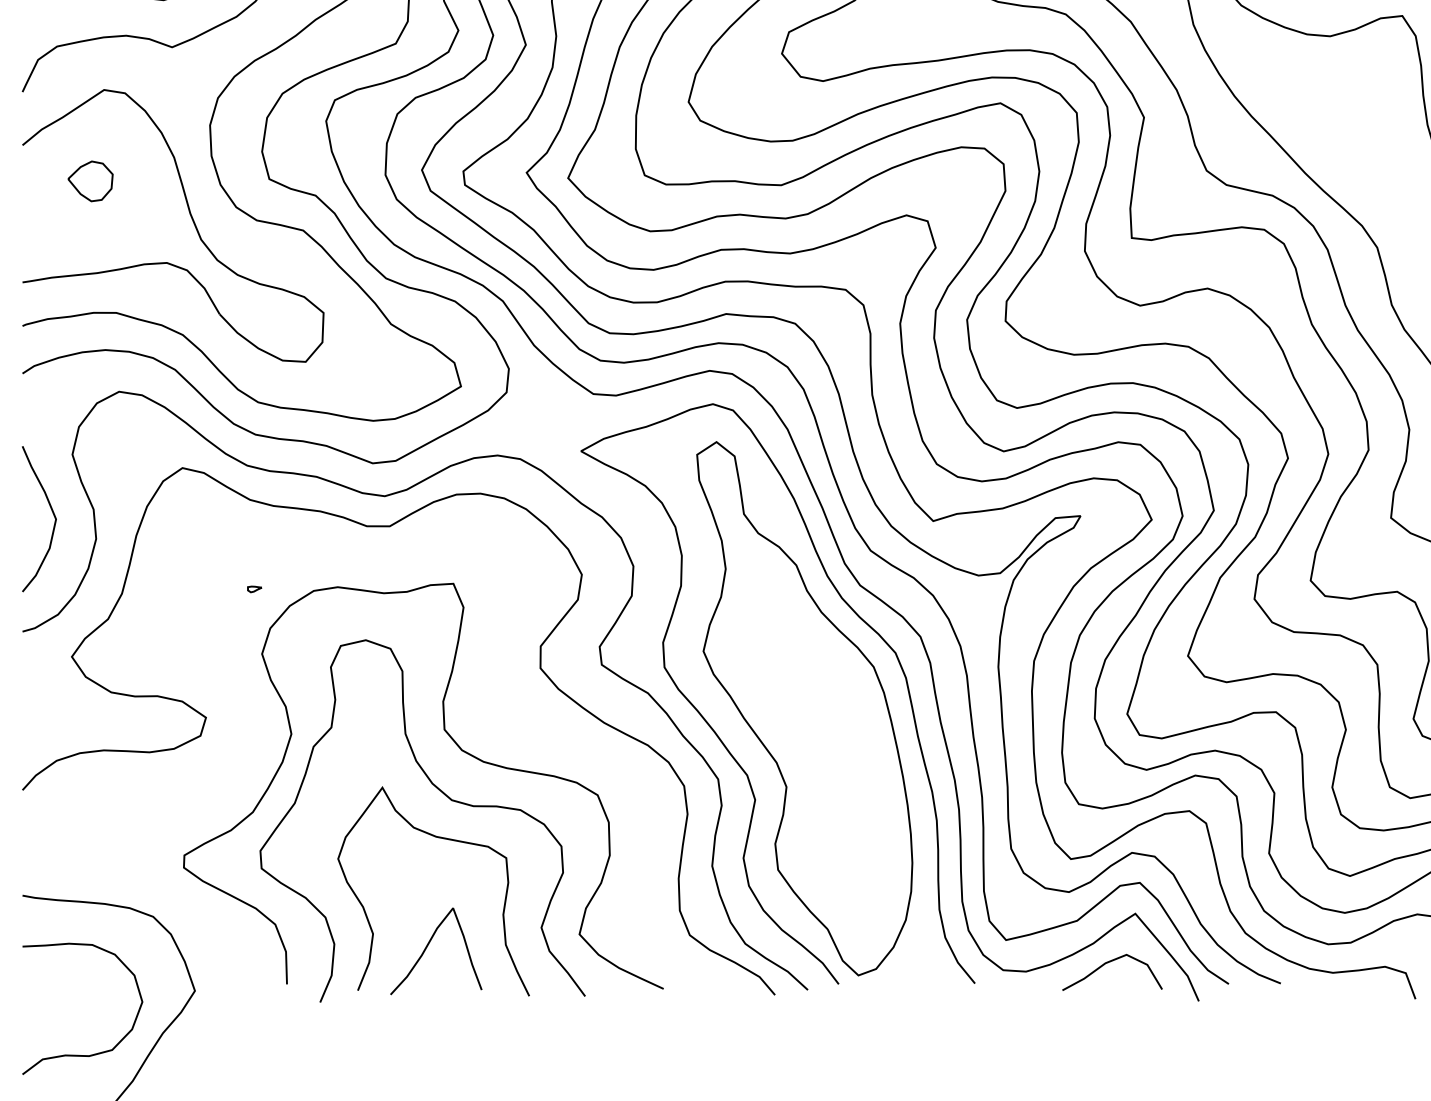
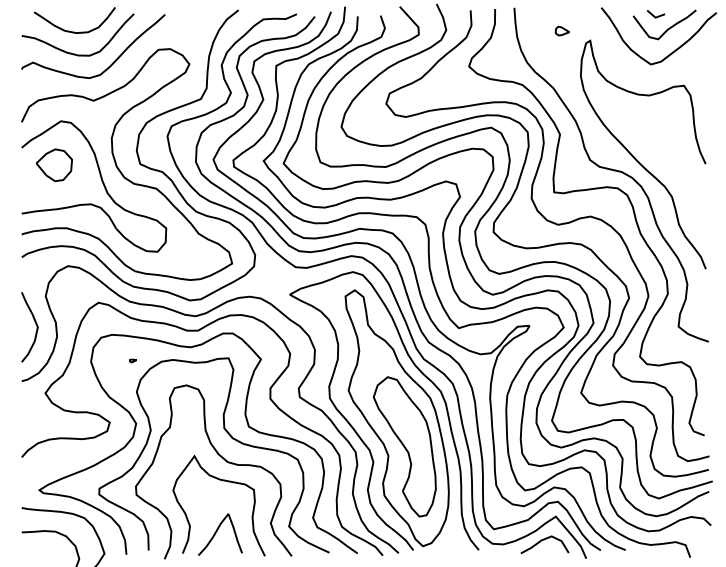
part: (90, 180) -> (54, 164), size x1.67
curve: (492, 725) -> (247, 426), added
part: (819, 767) -> (404, 446), added

